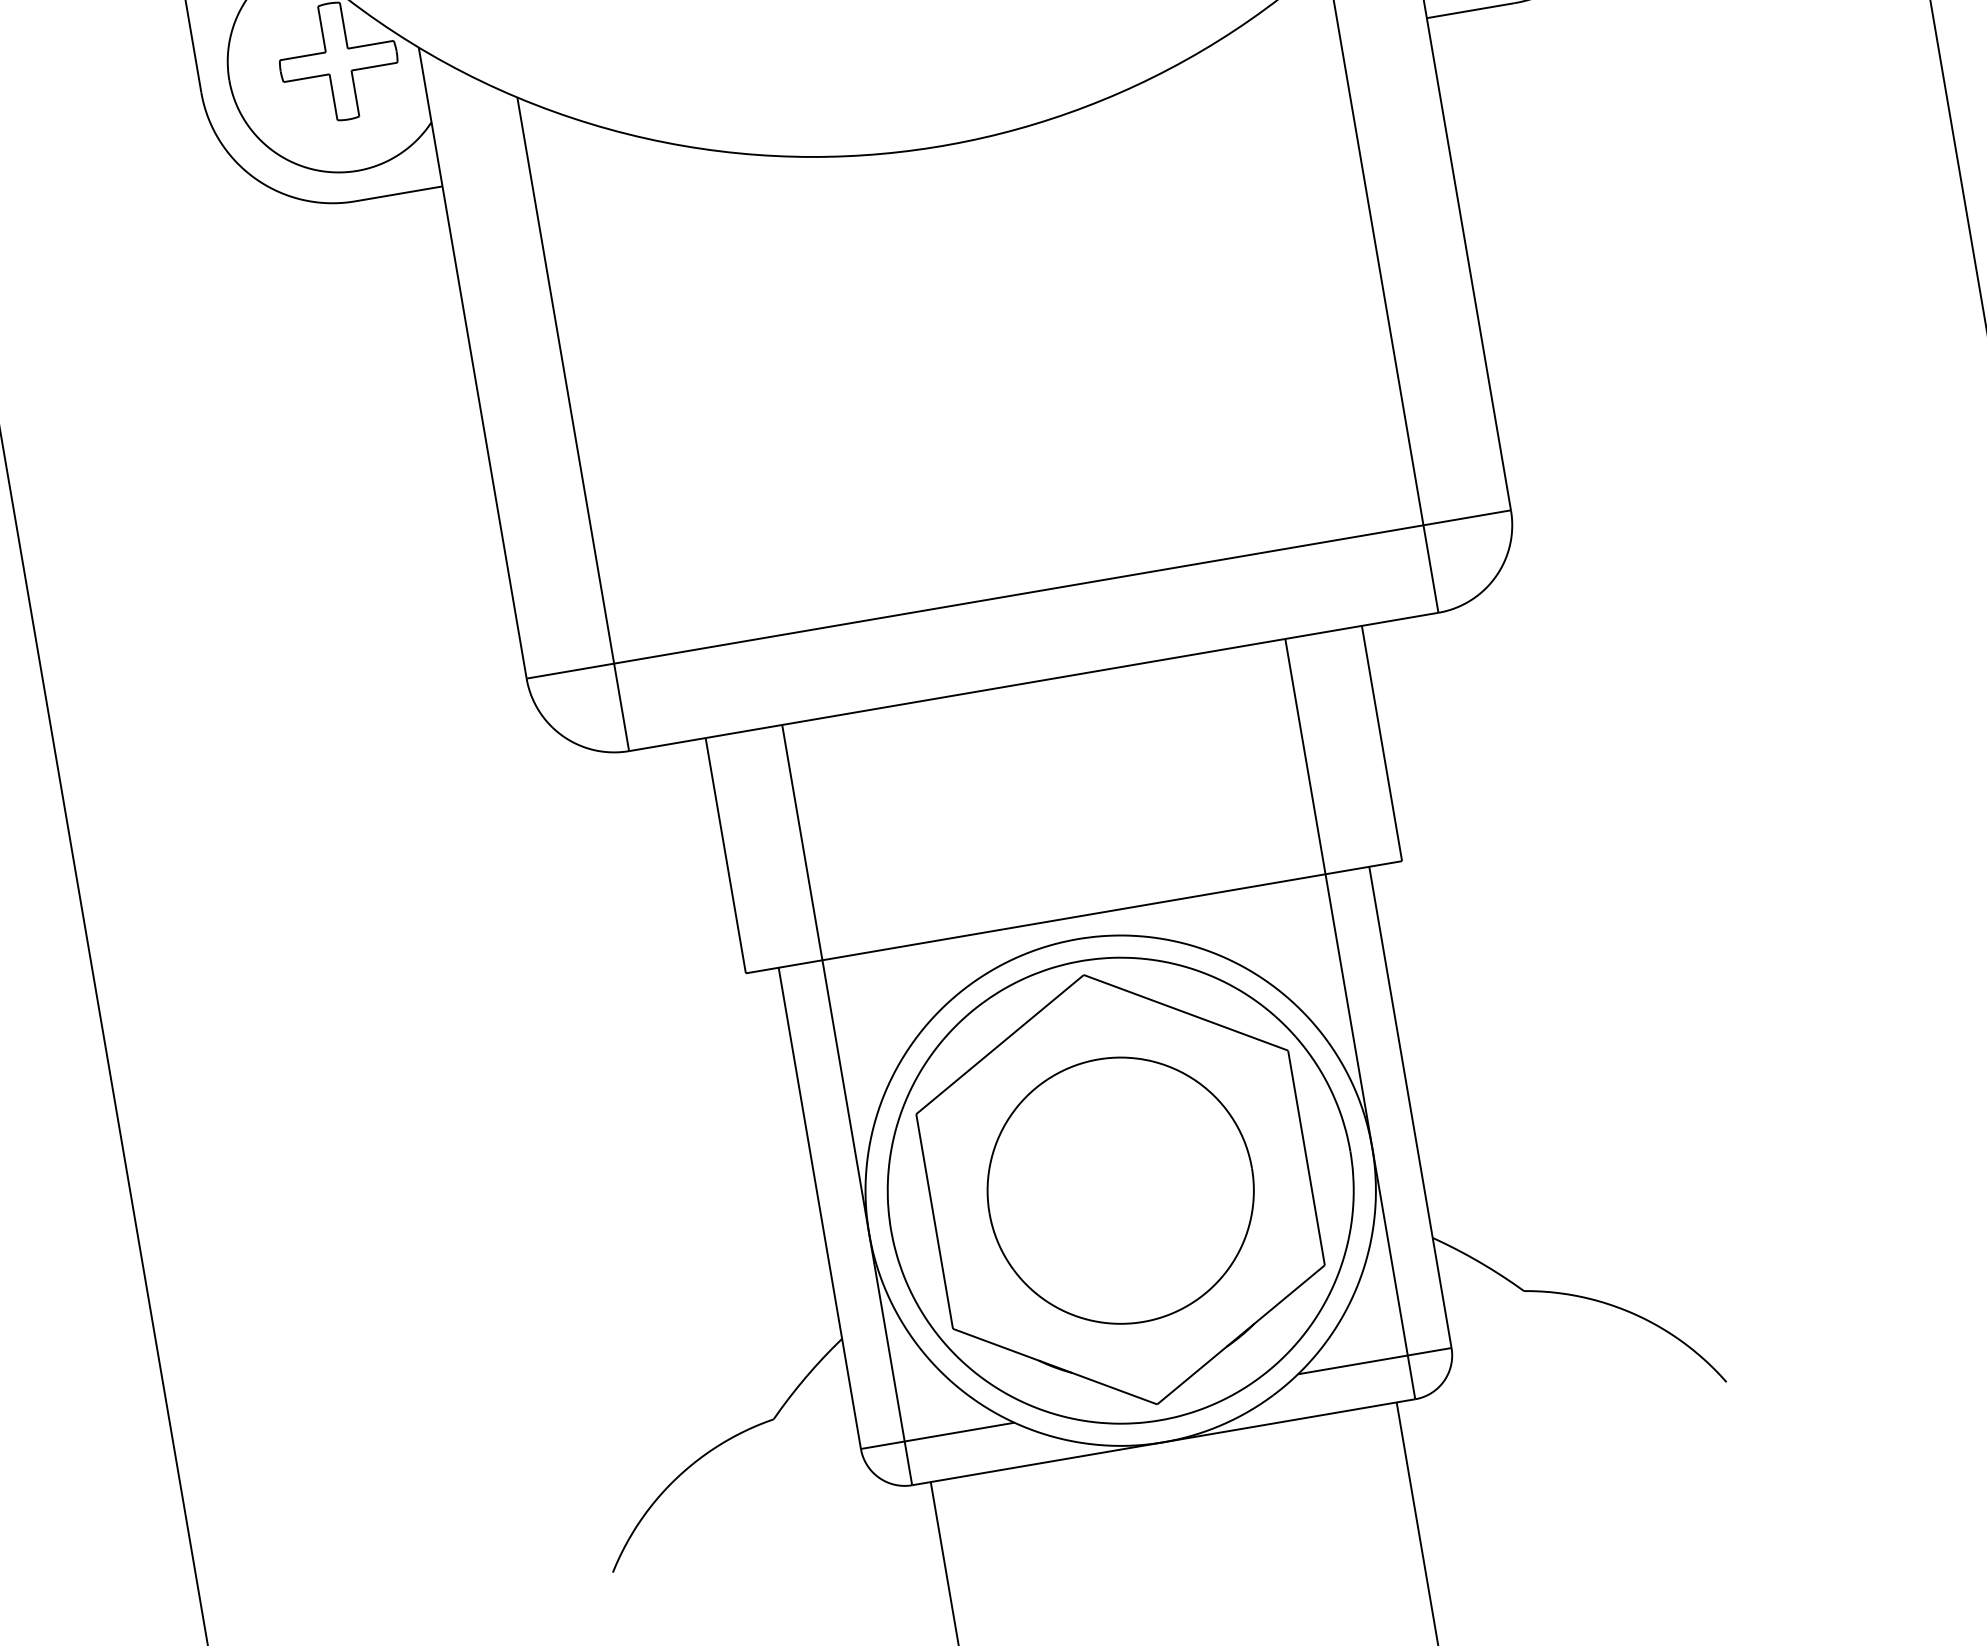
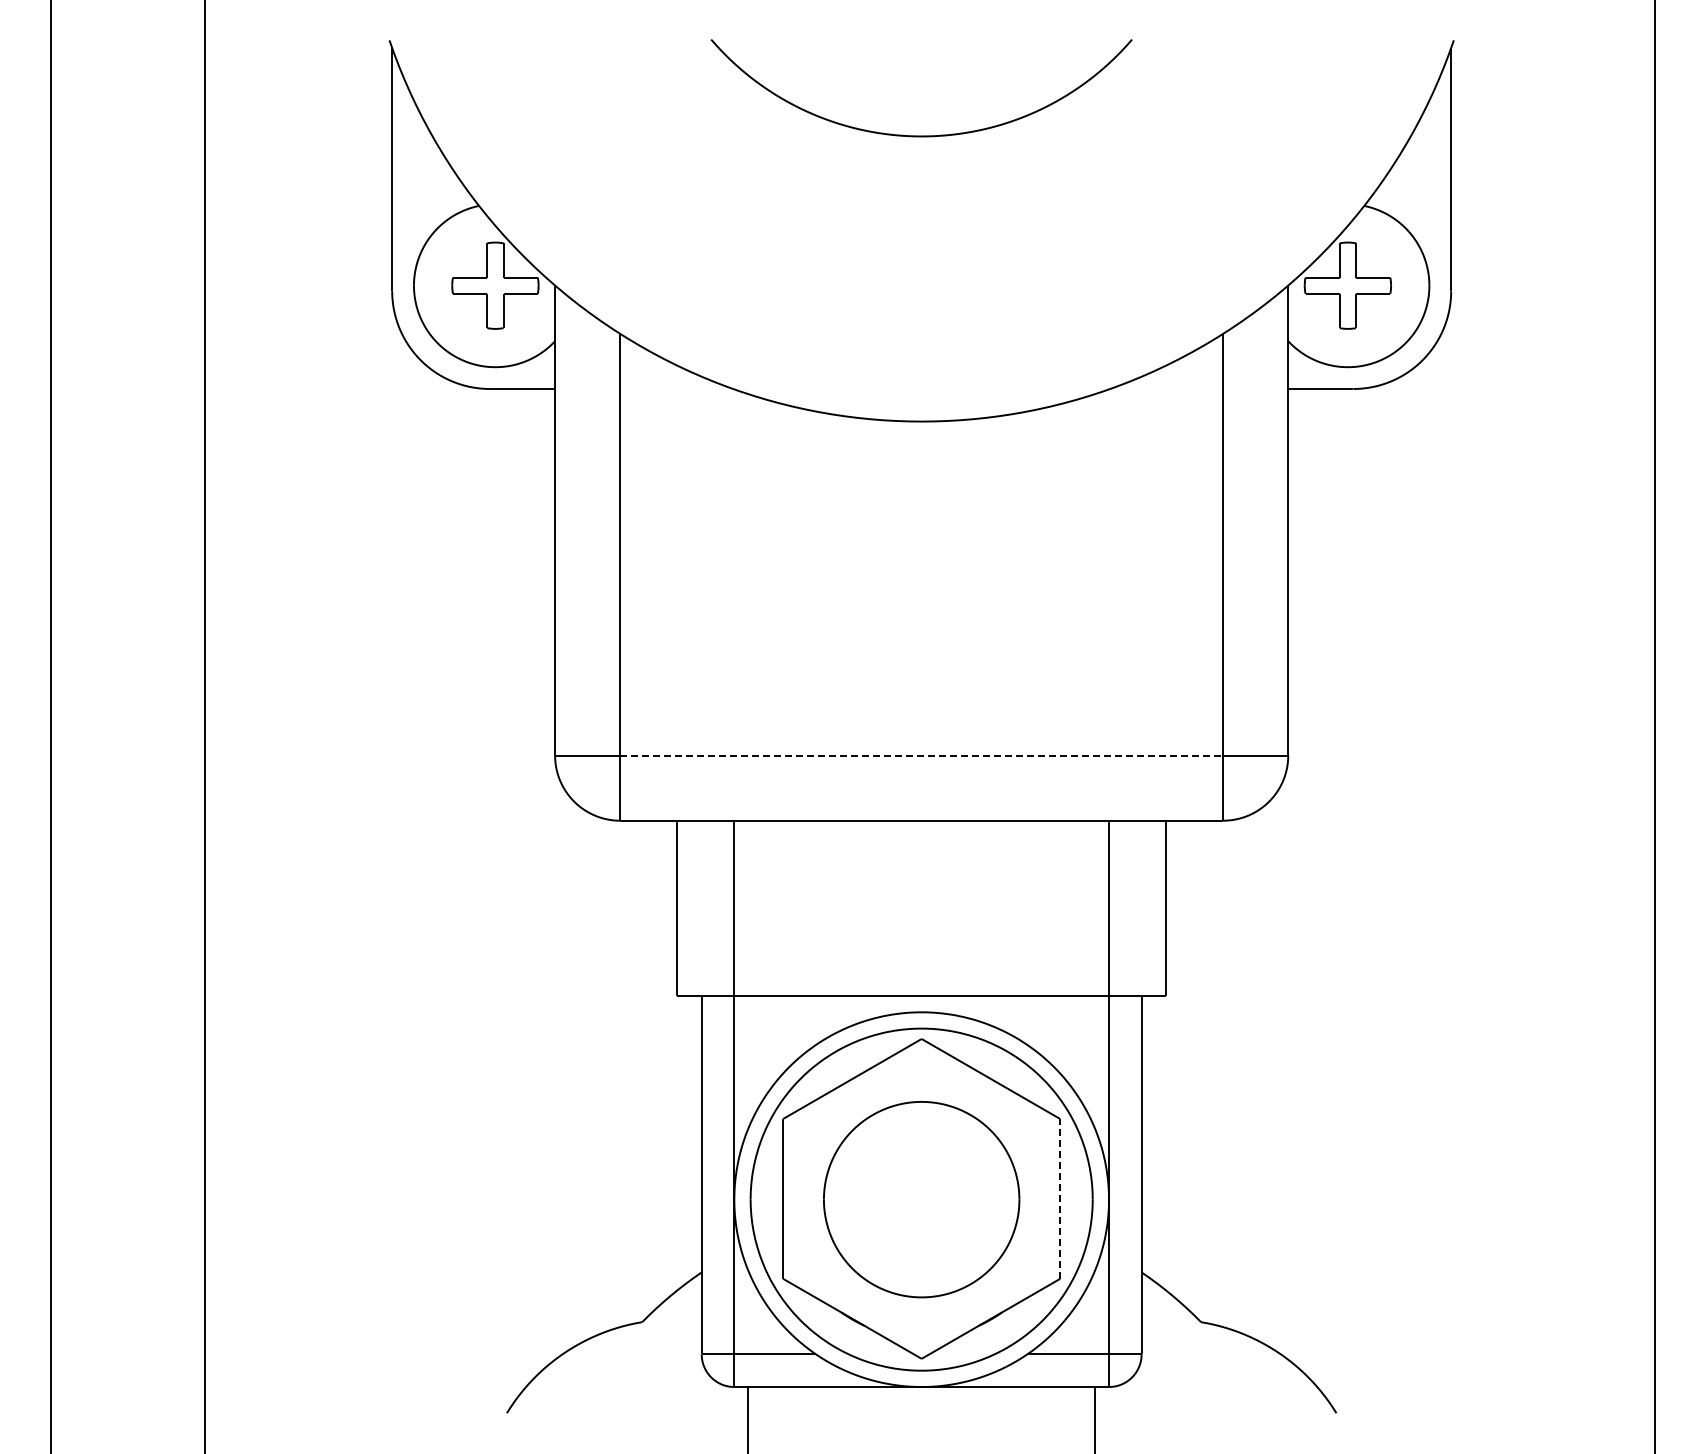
line: (1019, 594) -> (922, 755), solid -> dashed
line: (1306, 1157) -> (1060, 1198), solid -> dashed

